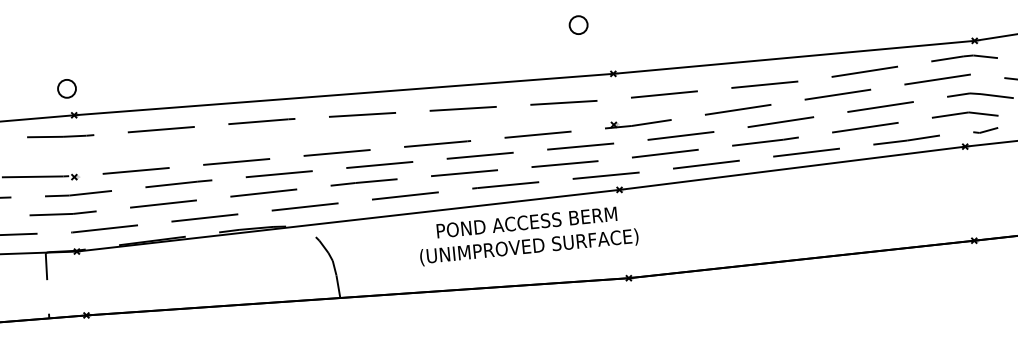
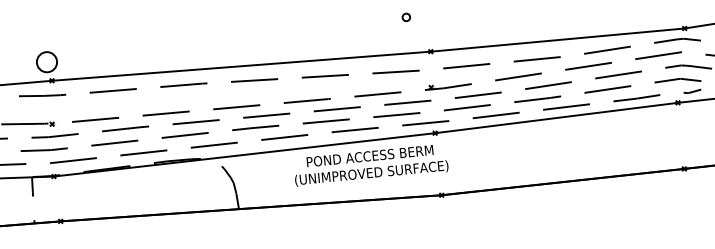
circle: (578, 24) -> (406, 17), size x0.6
circle: (66, 88) -> (46, 61), size x1.6

